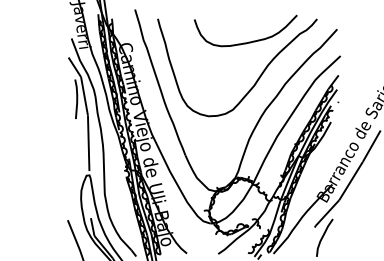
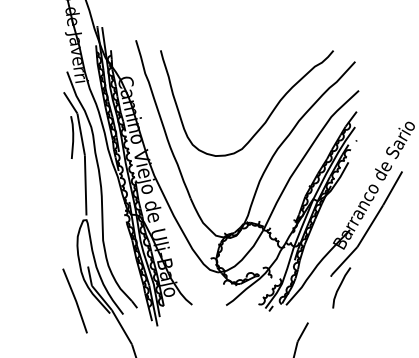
curve: (247, 42) -> (257, 75), removed

